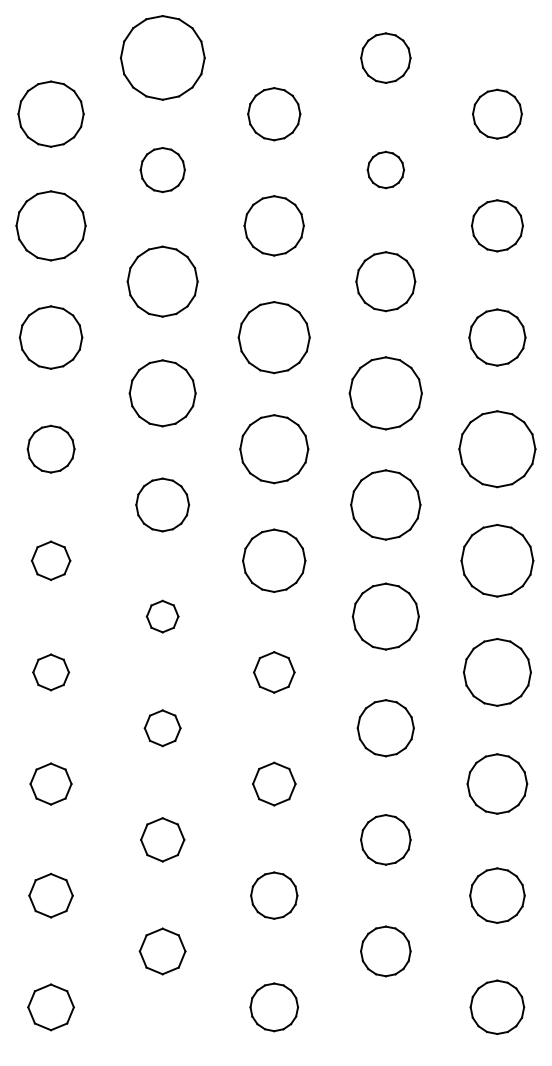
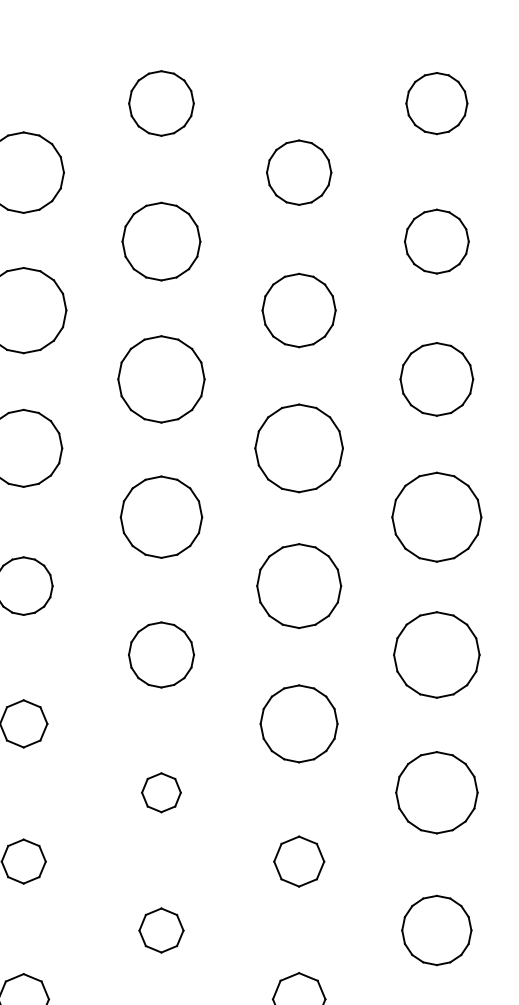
part: (162, 58) -> (161, 103), size x0.62
part: (162, 169) -> (161, 240), size x1.43
part: (385, 169) -> (436, 240), size x1.43

